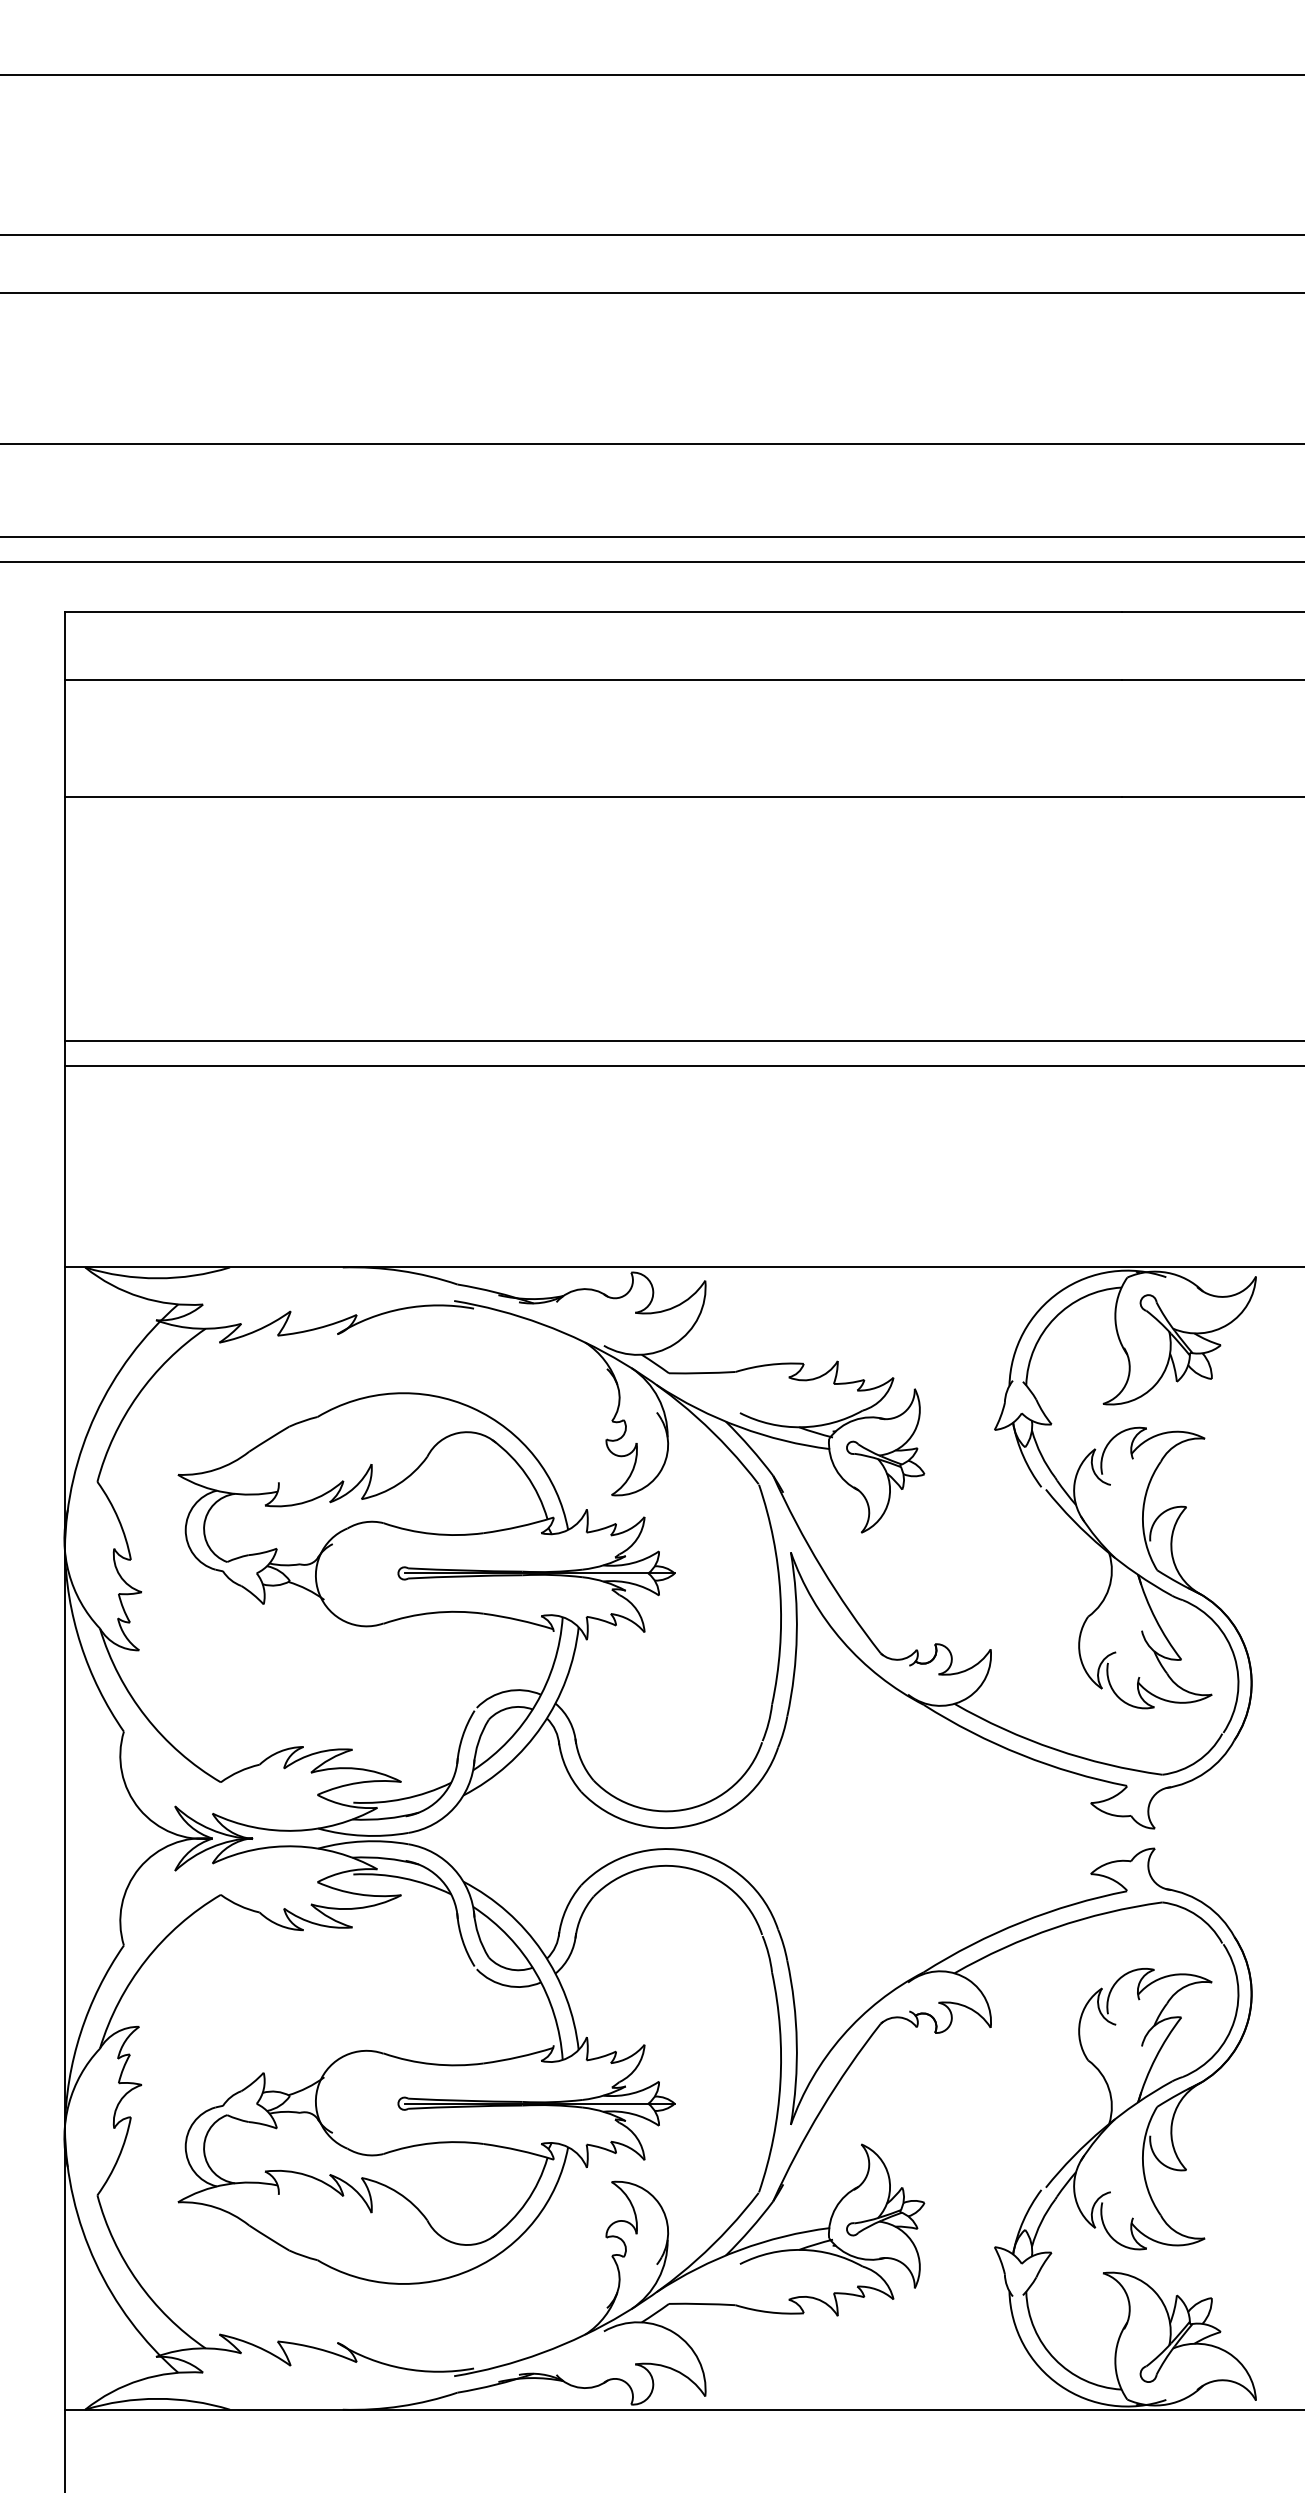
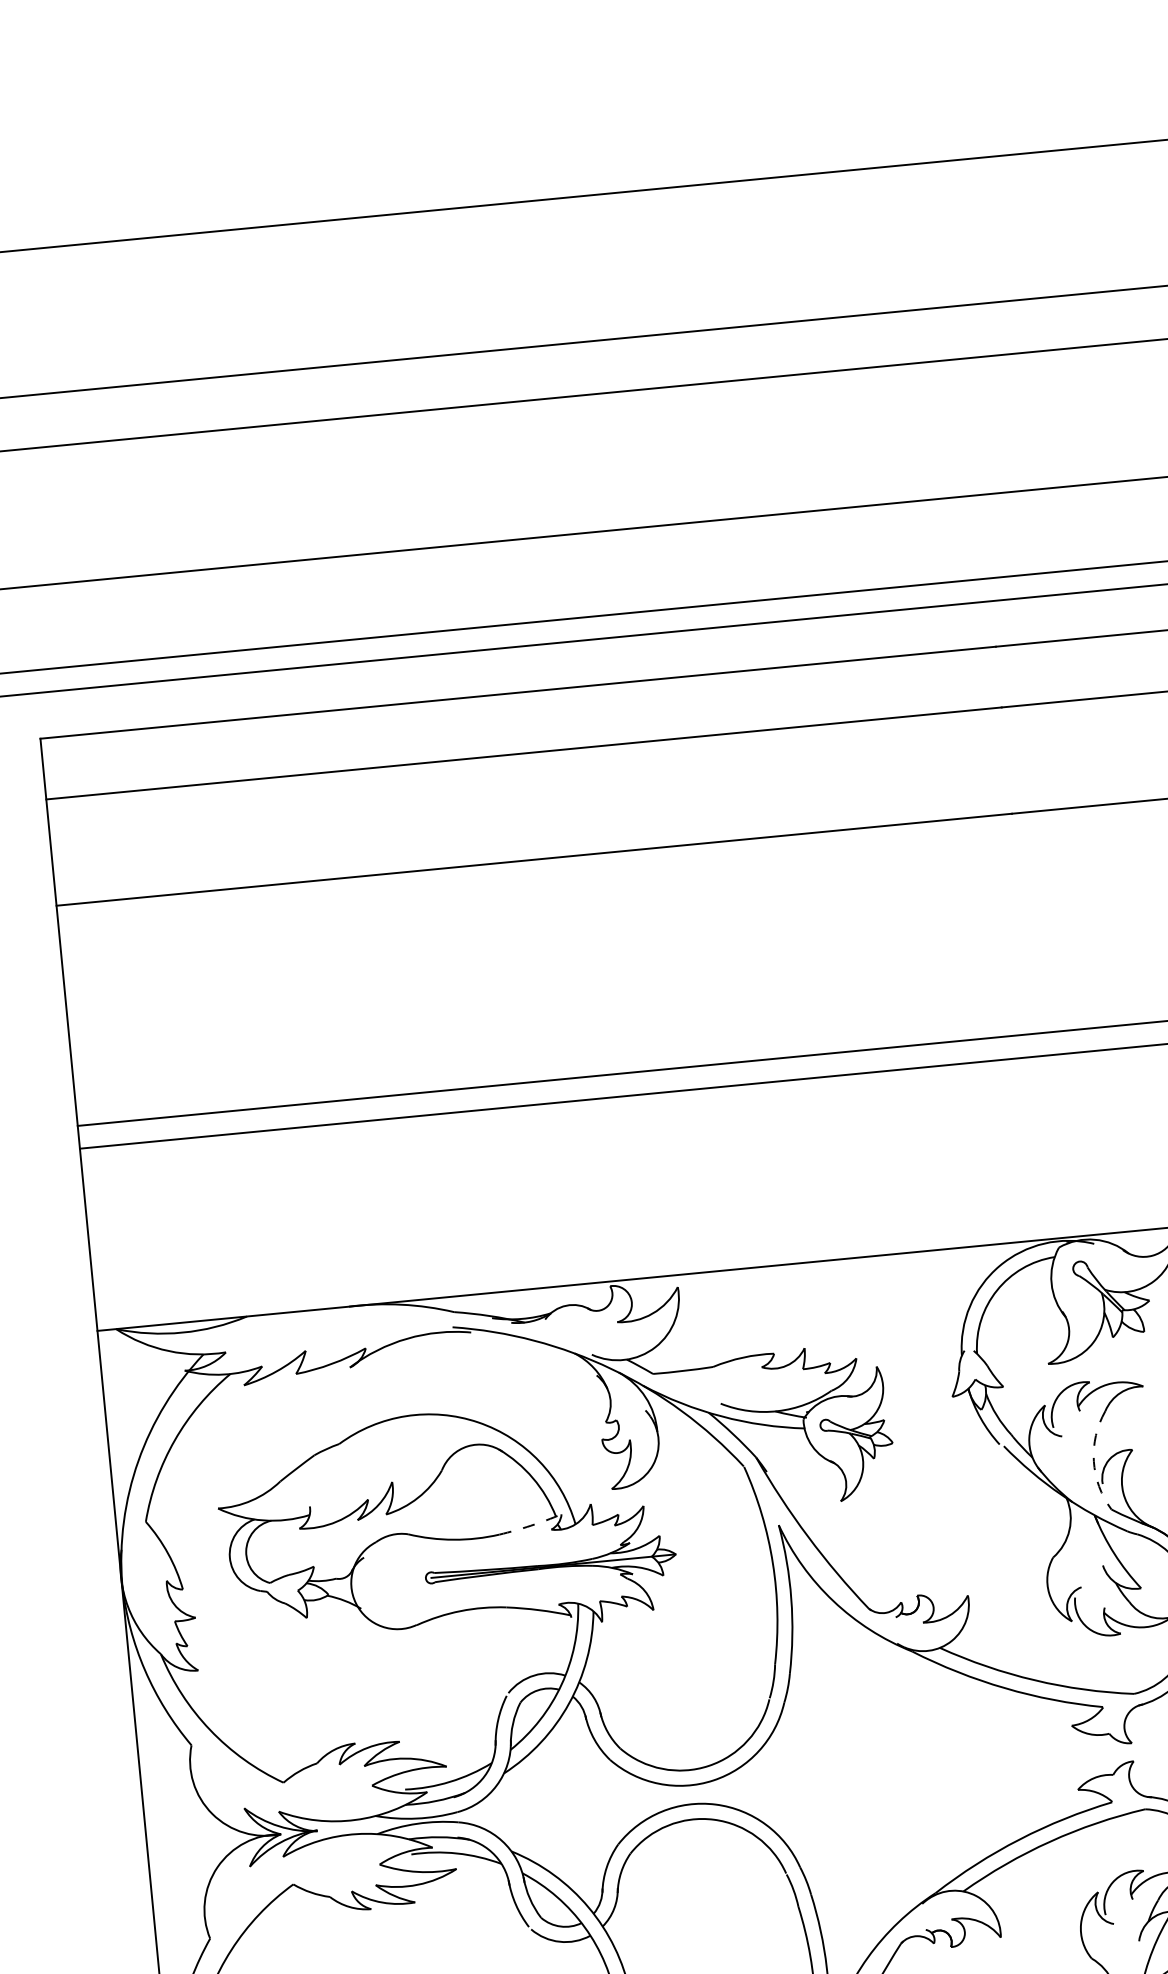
arc: (1142, 1515) -> (1093, 1461), solid -> dashed
arc: (519, 1526) -> (531, 1525), solid -> dashed

